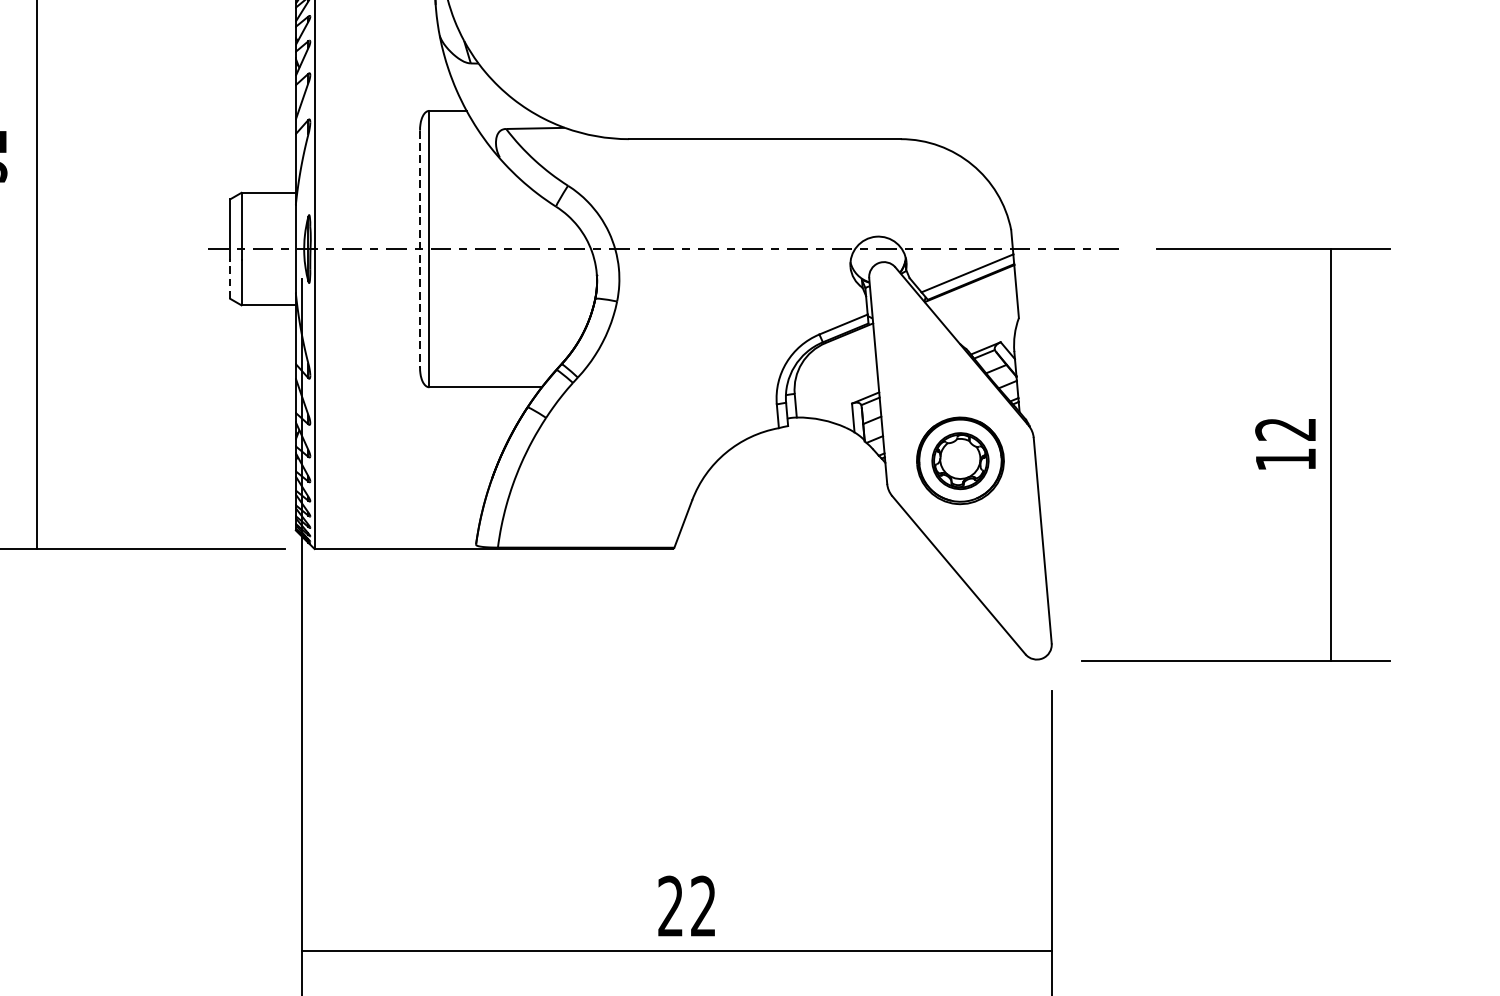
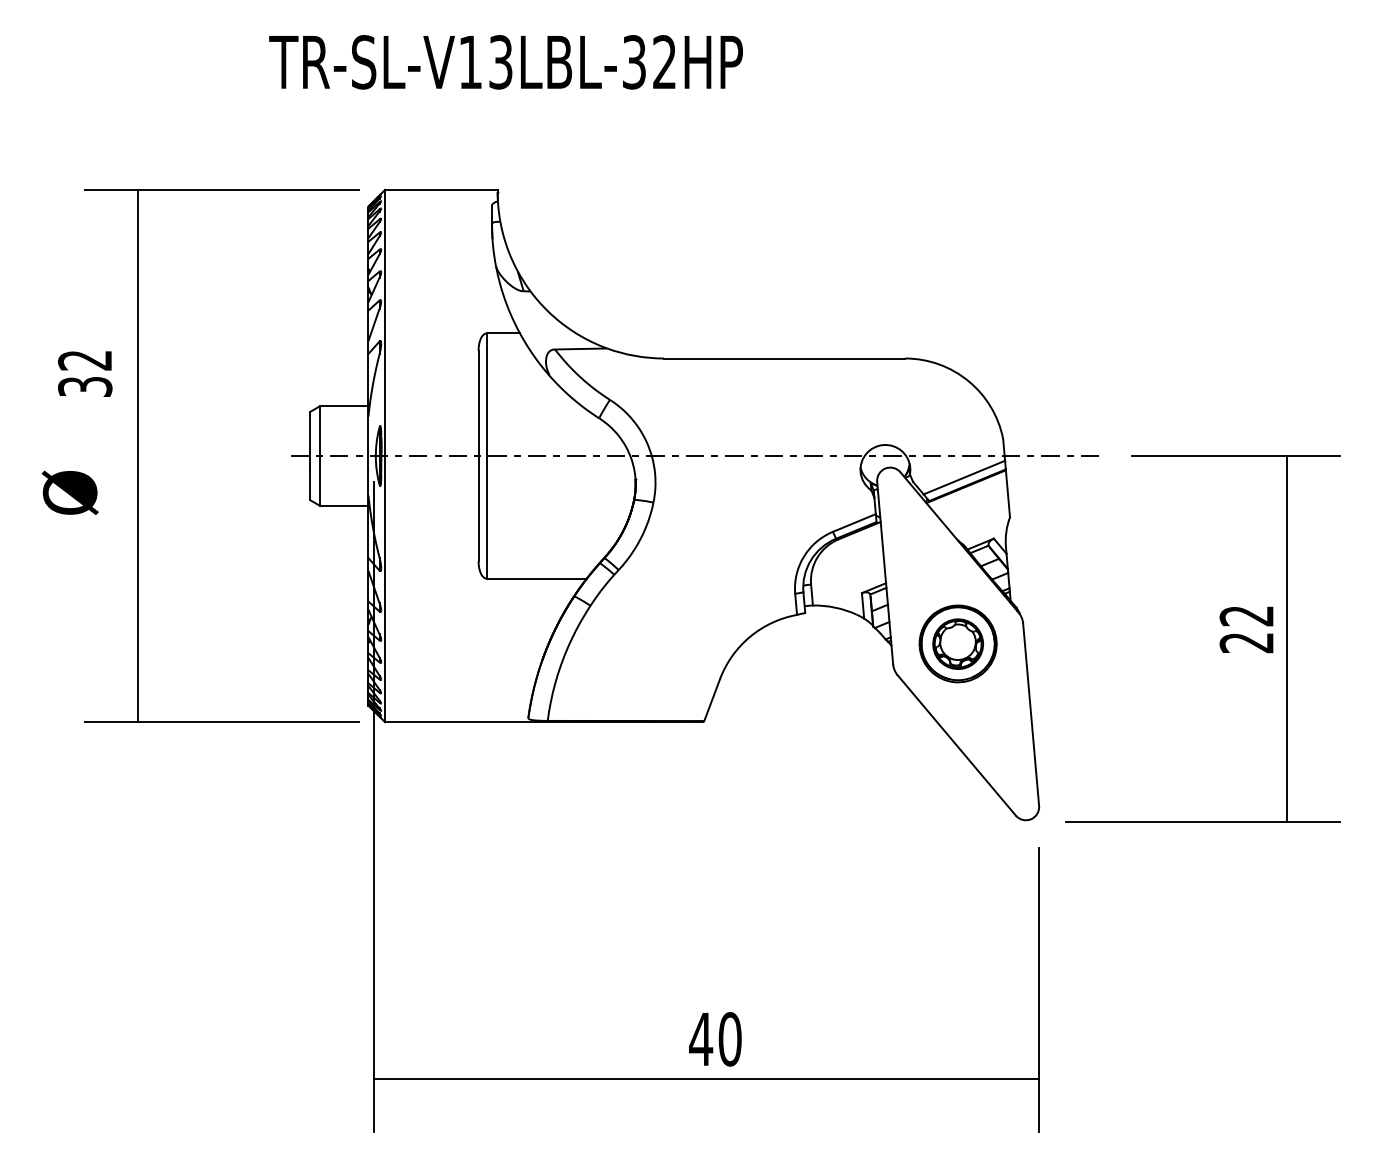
line: (419, 249) -> (478, 456), dashed -> solid
line: (230, 278) -> (310, 482), dashed -> solid
text: (1285, 460) -> (1246, 643), 12 -> 22
text: (687, 906) -> (715, 1039), 22 -> 40

